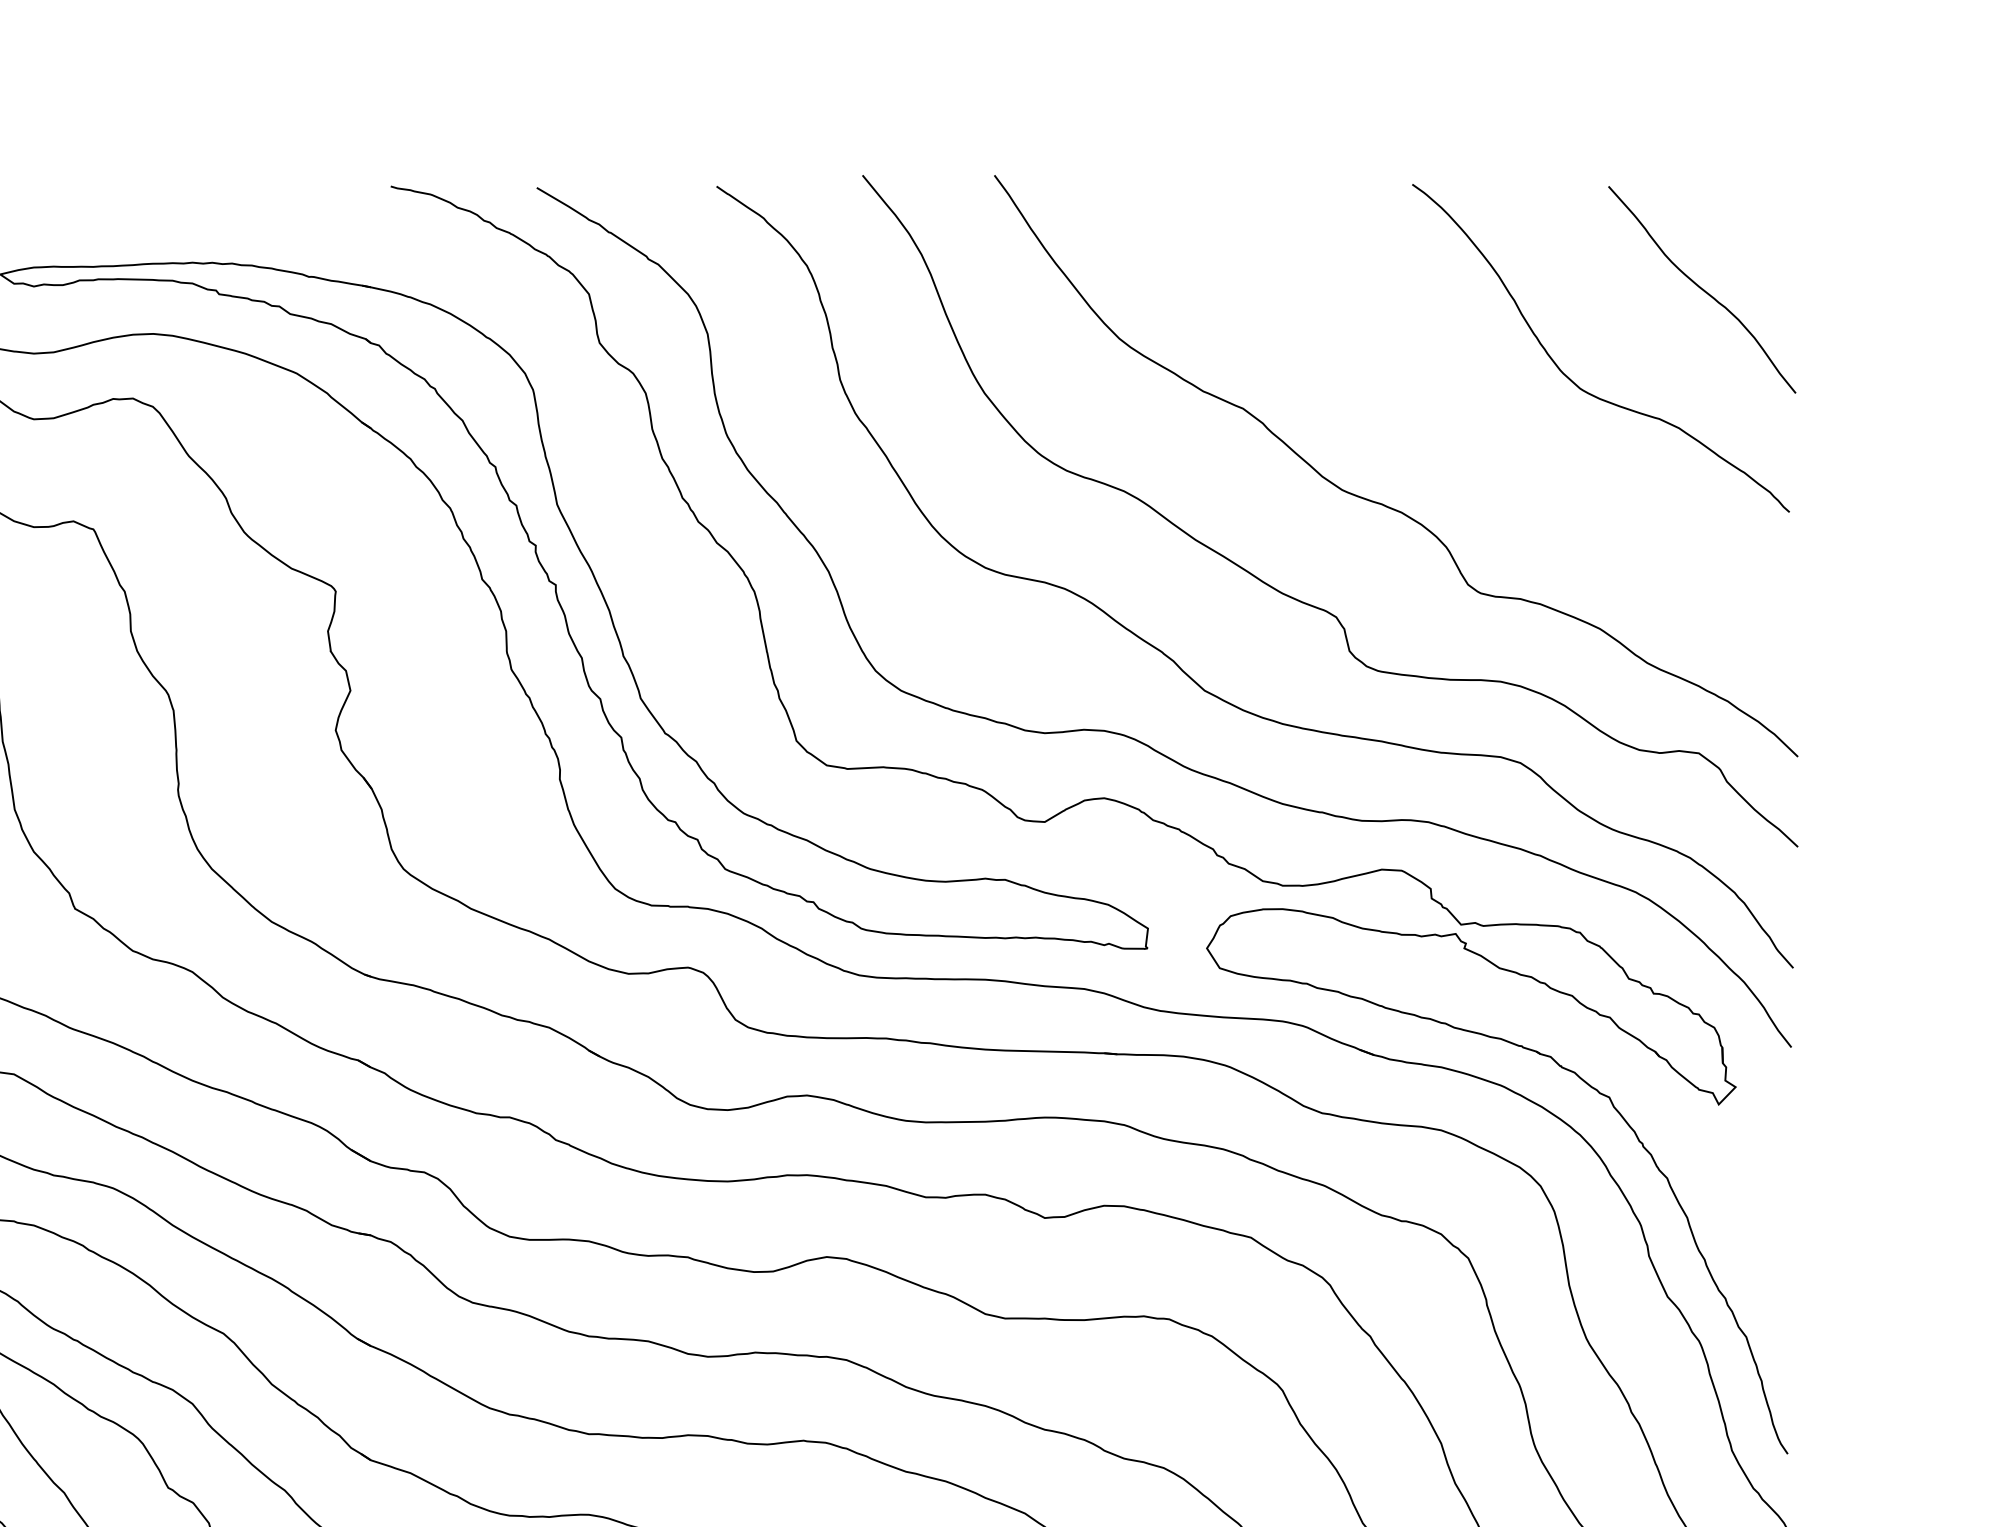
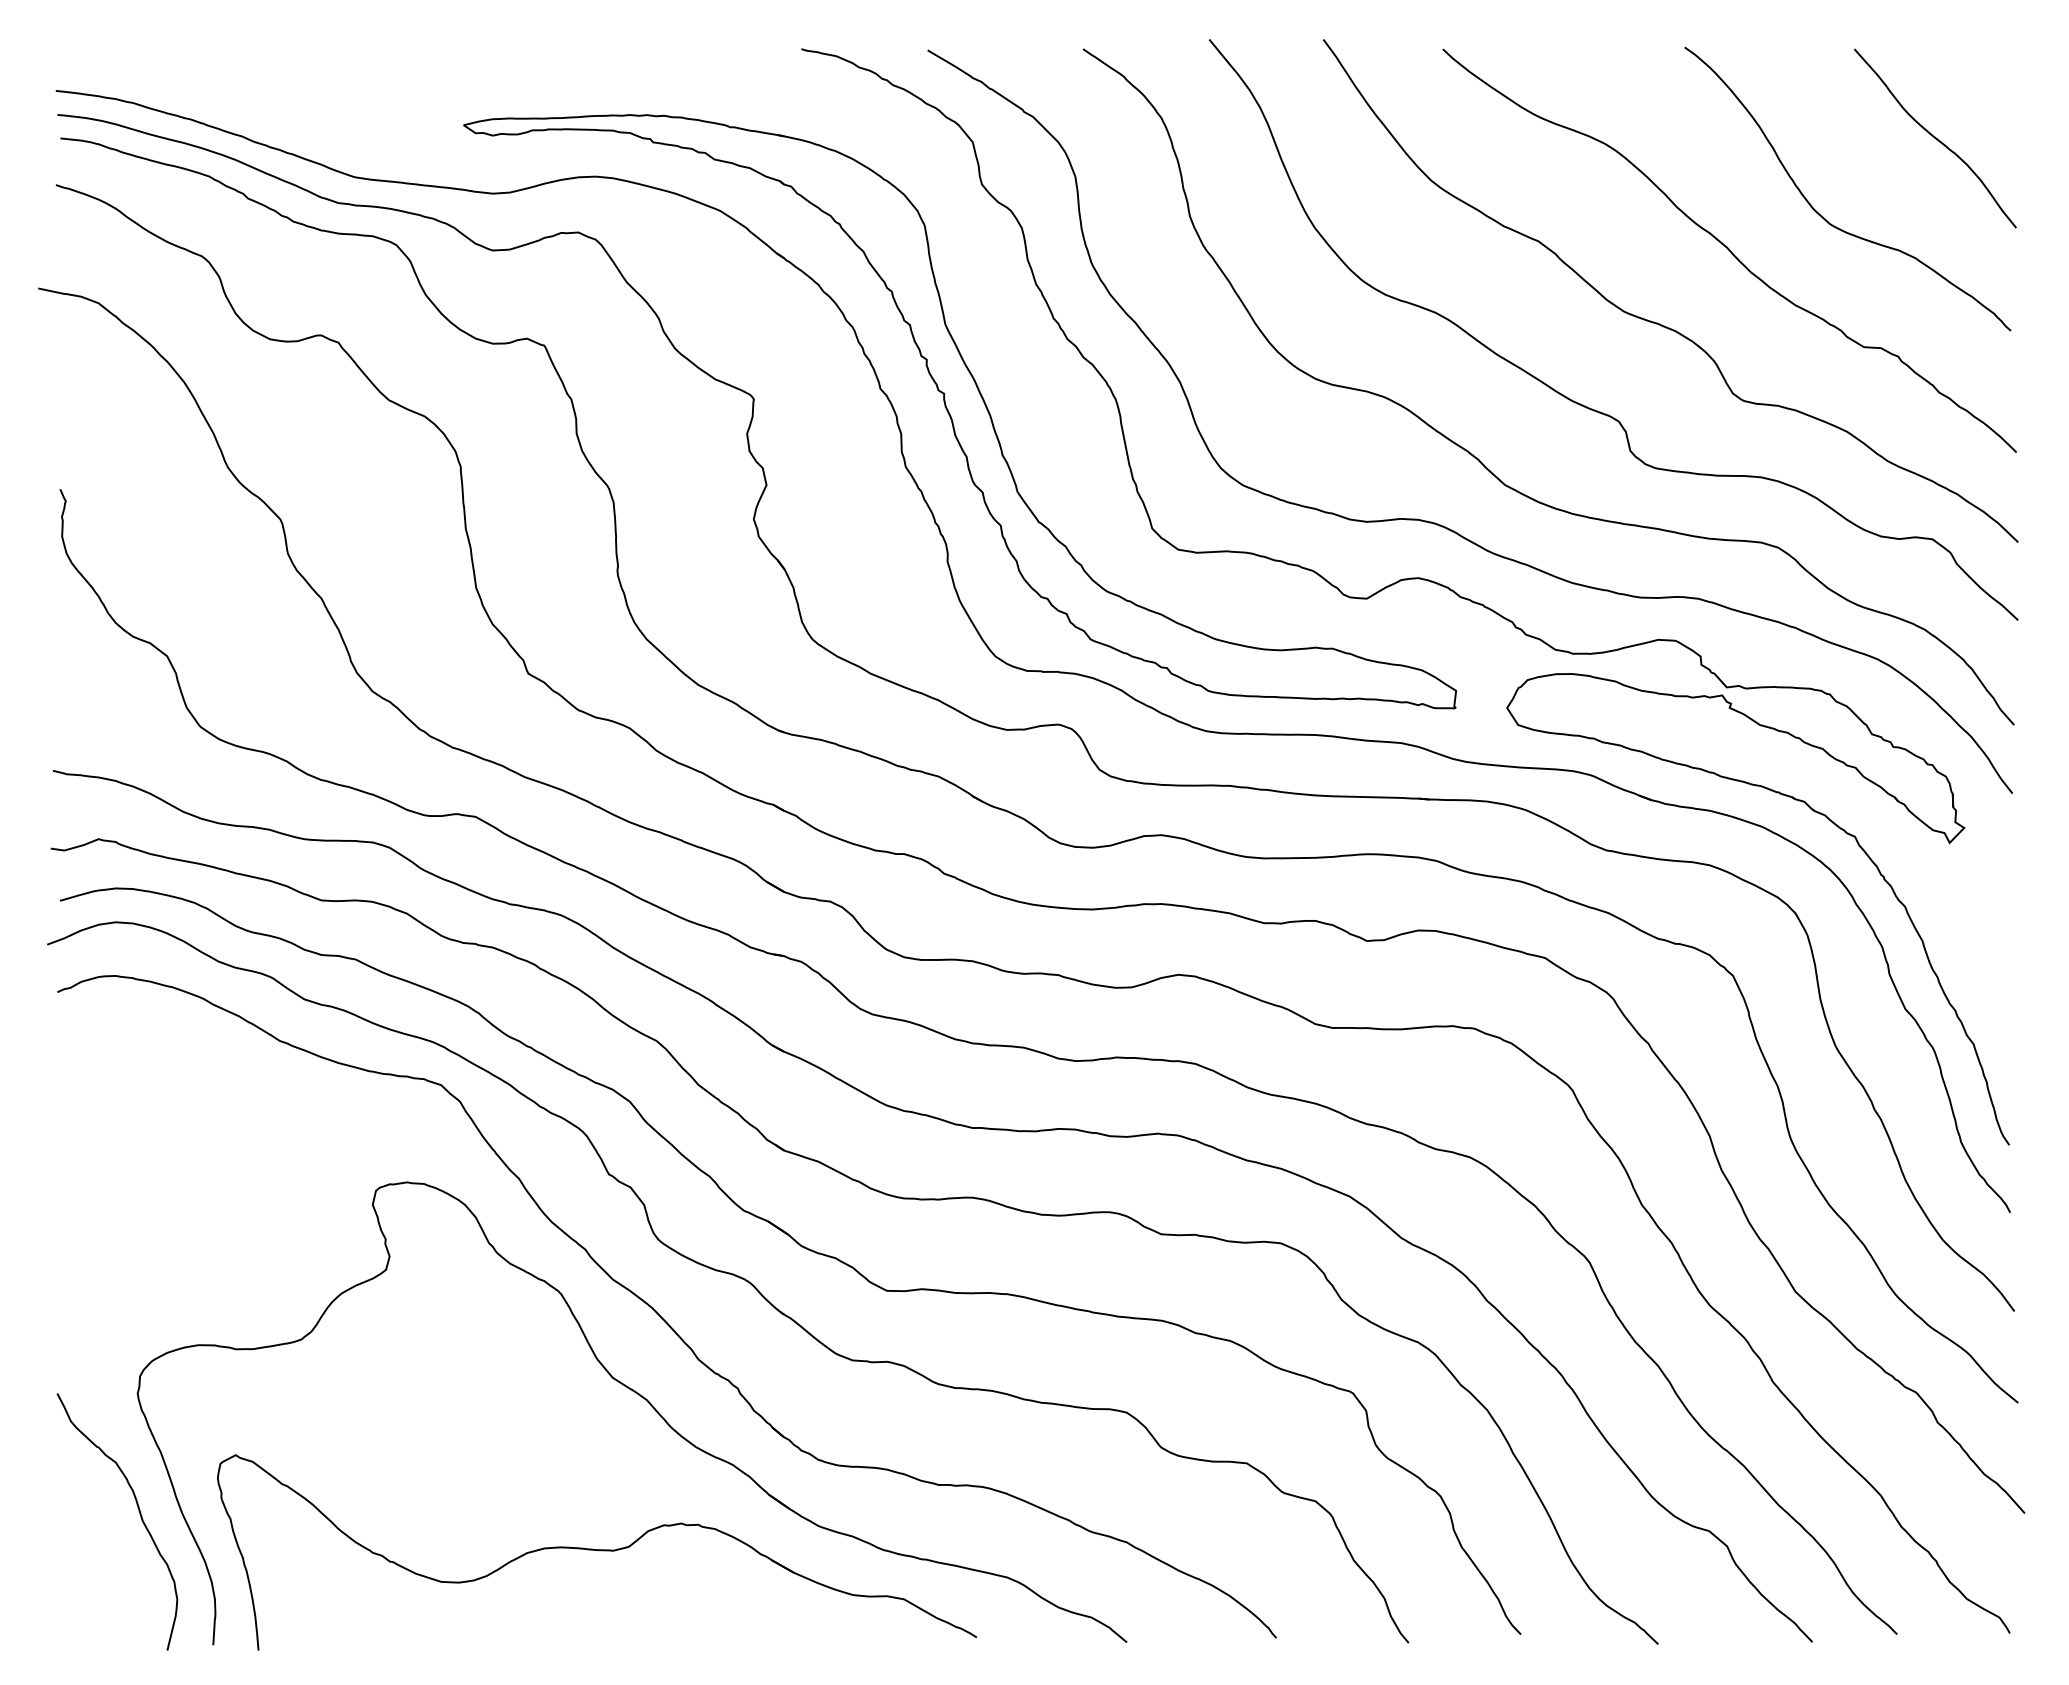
curve: (1464, 419) -> (1729, 250), added

